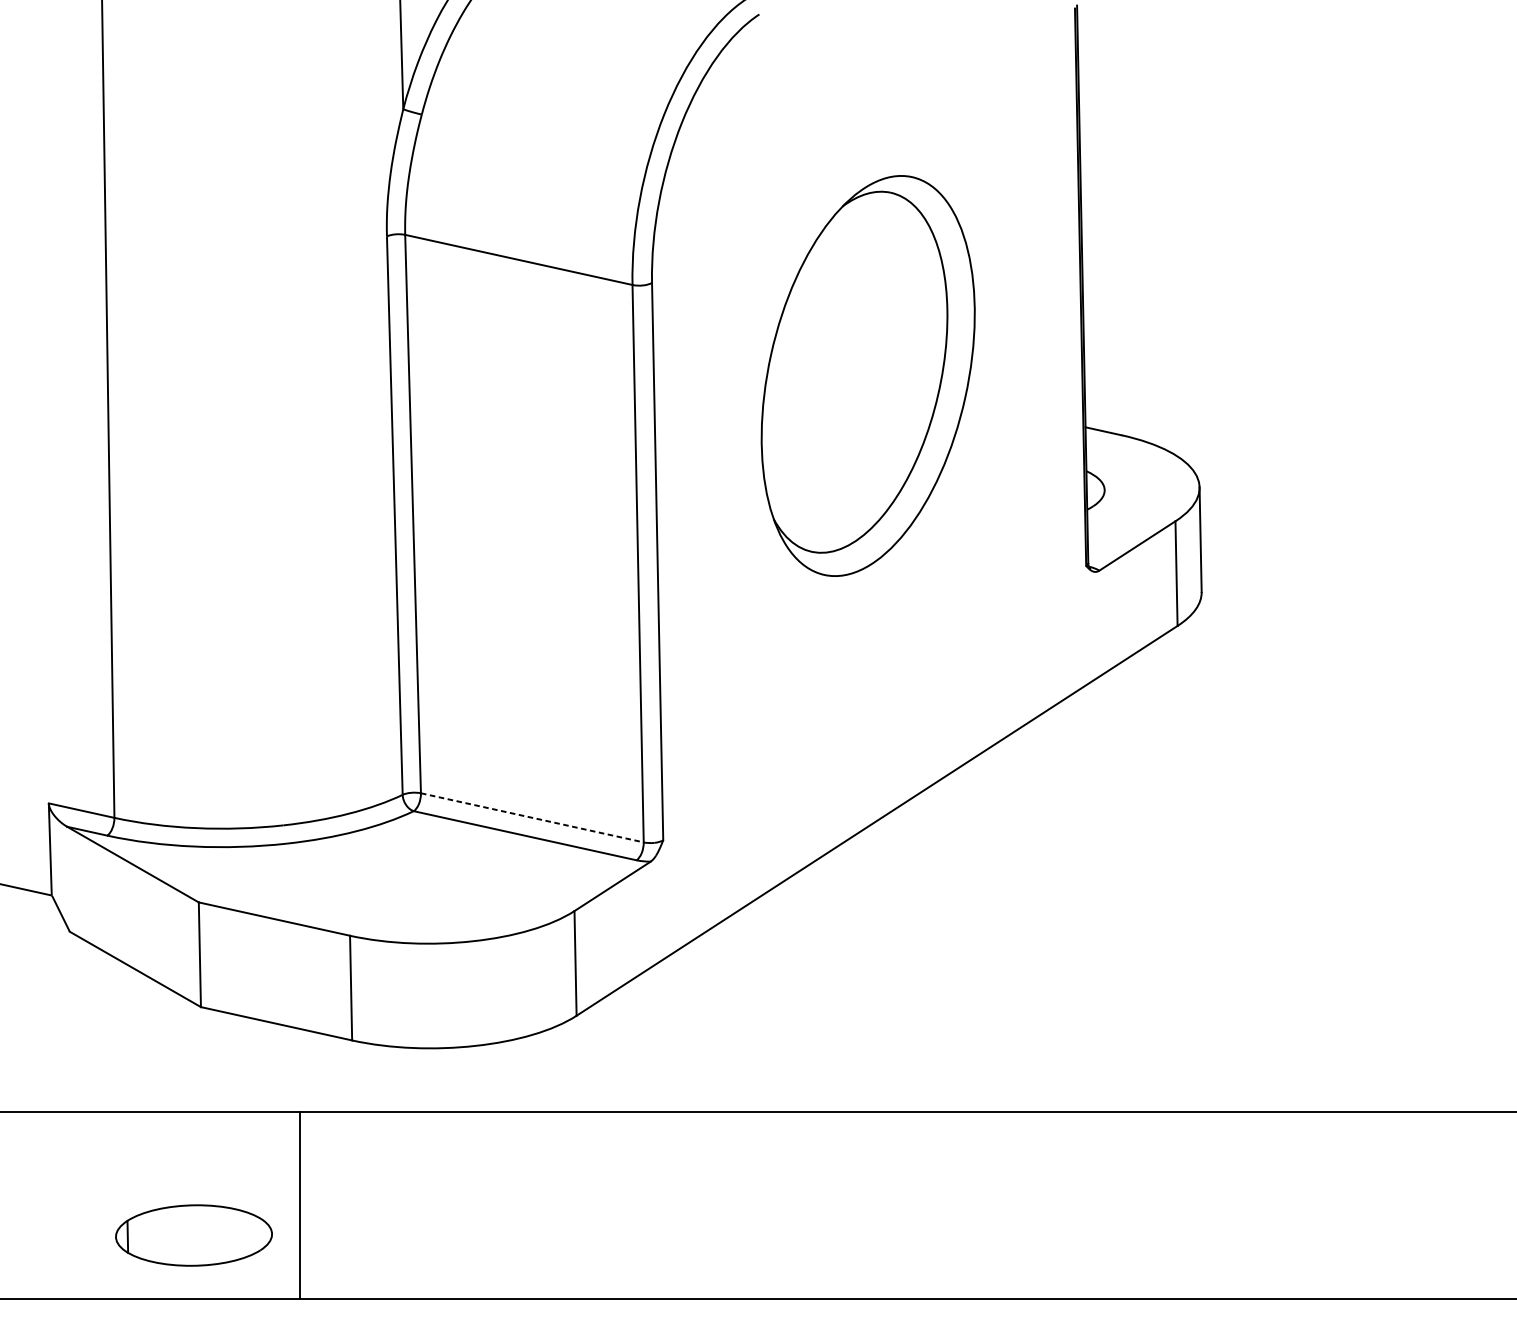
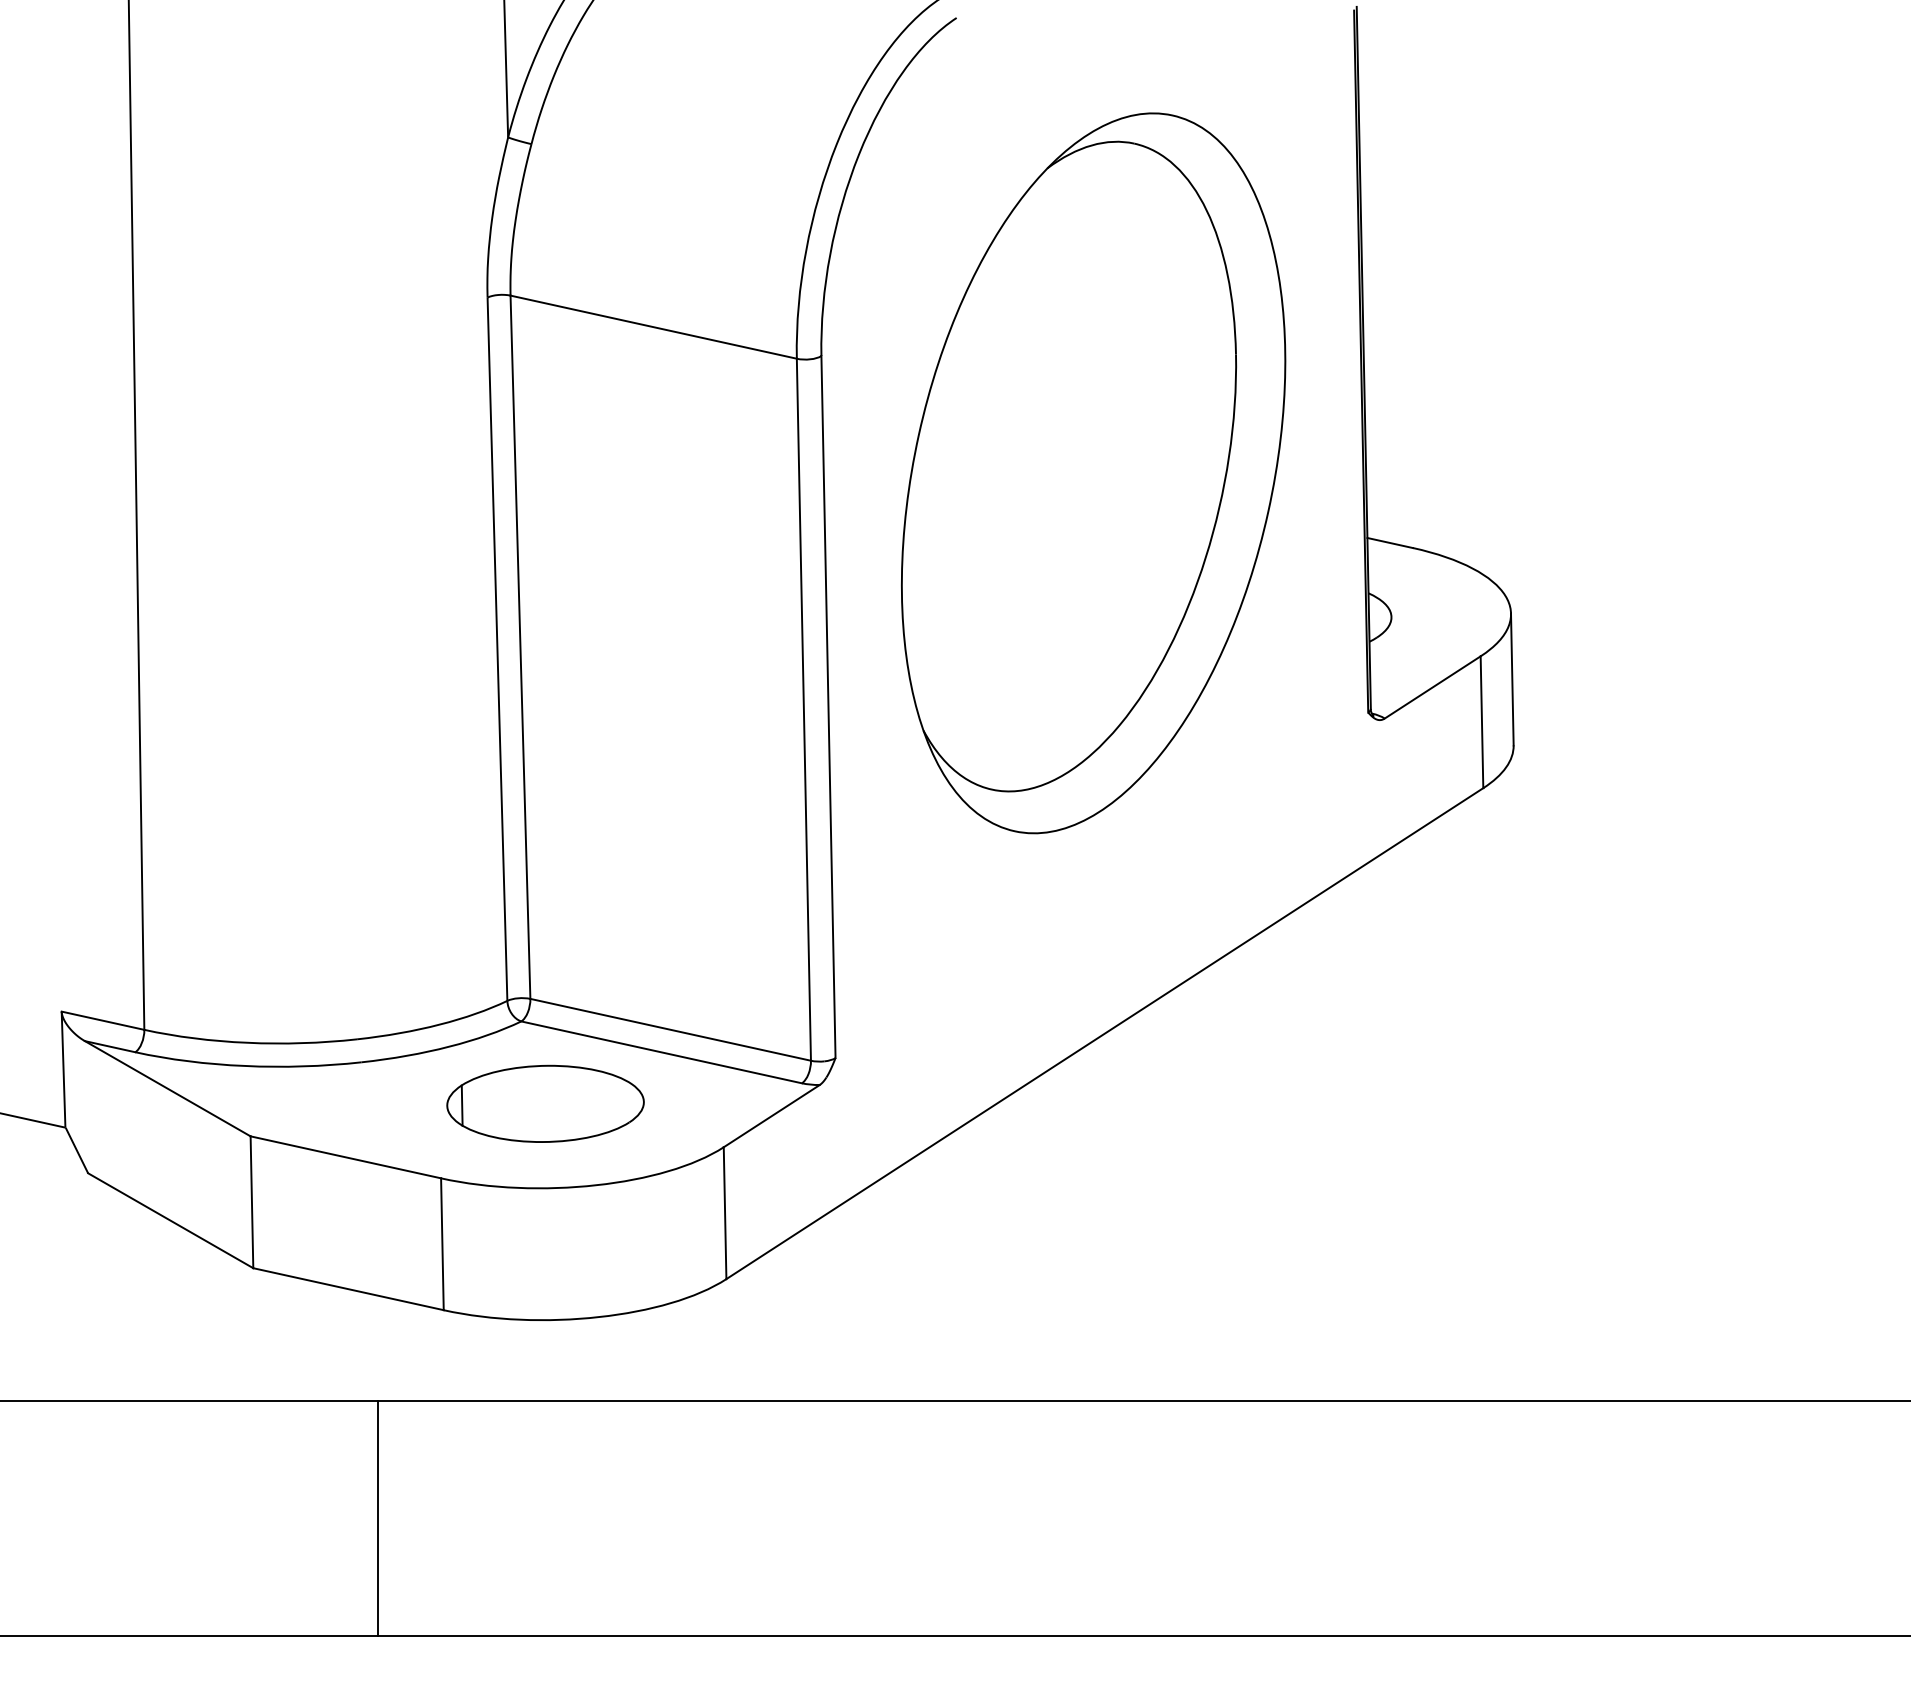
part: (868, 376) -> (1093, 473), size x1.43
line: (532, 817) -> (670, 1029), dashed -> solid
part: (193, 1235) -> (545, 1103), moved

